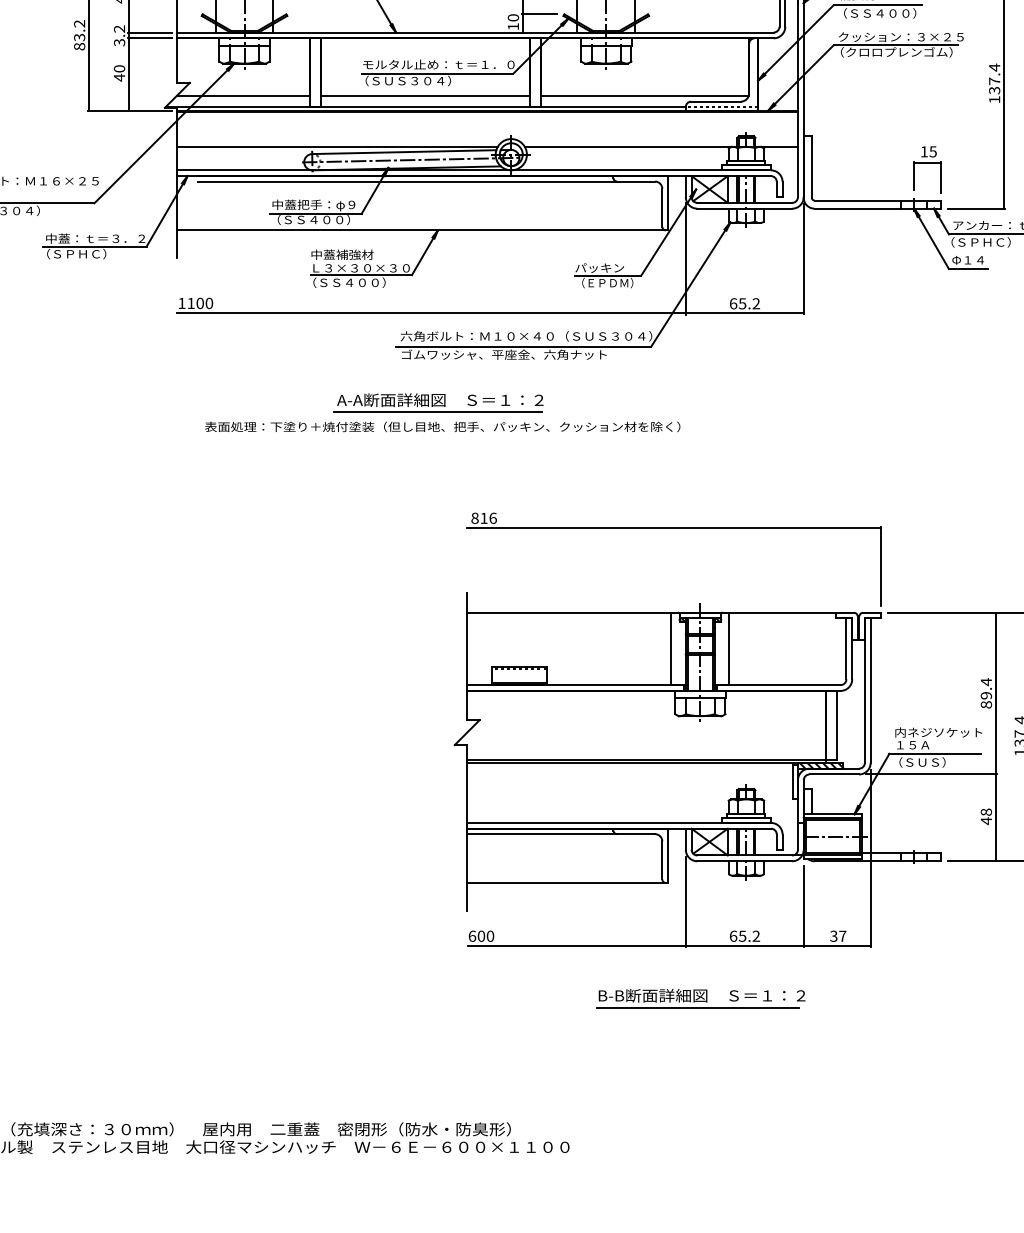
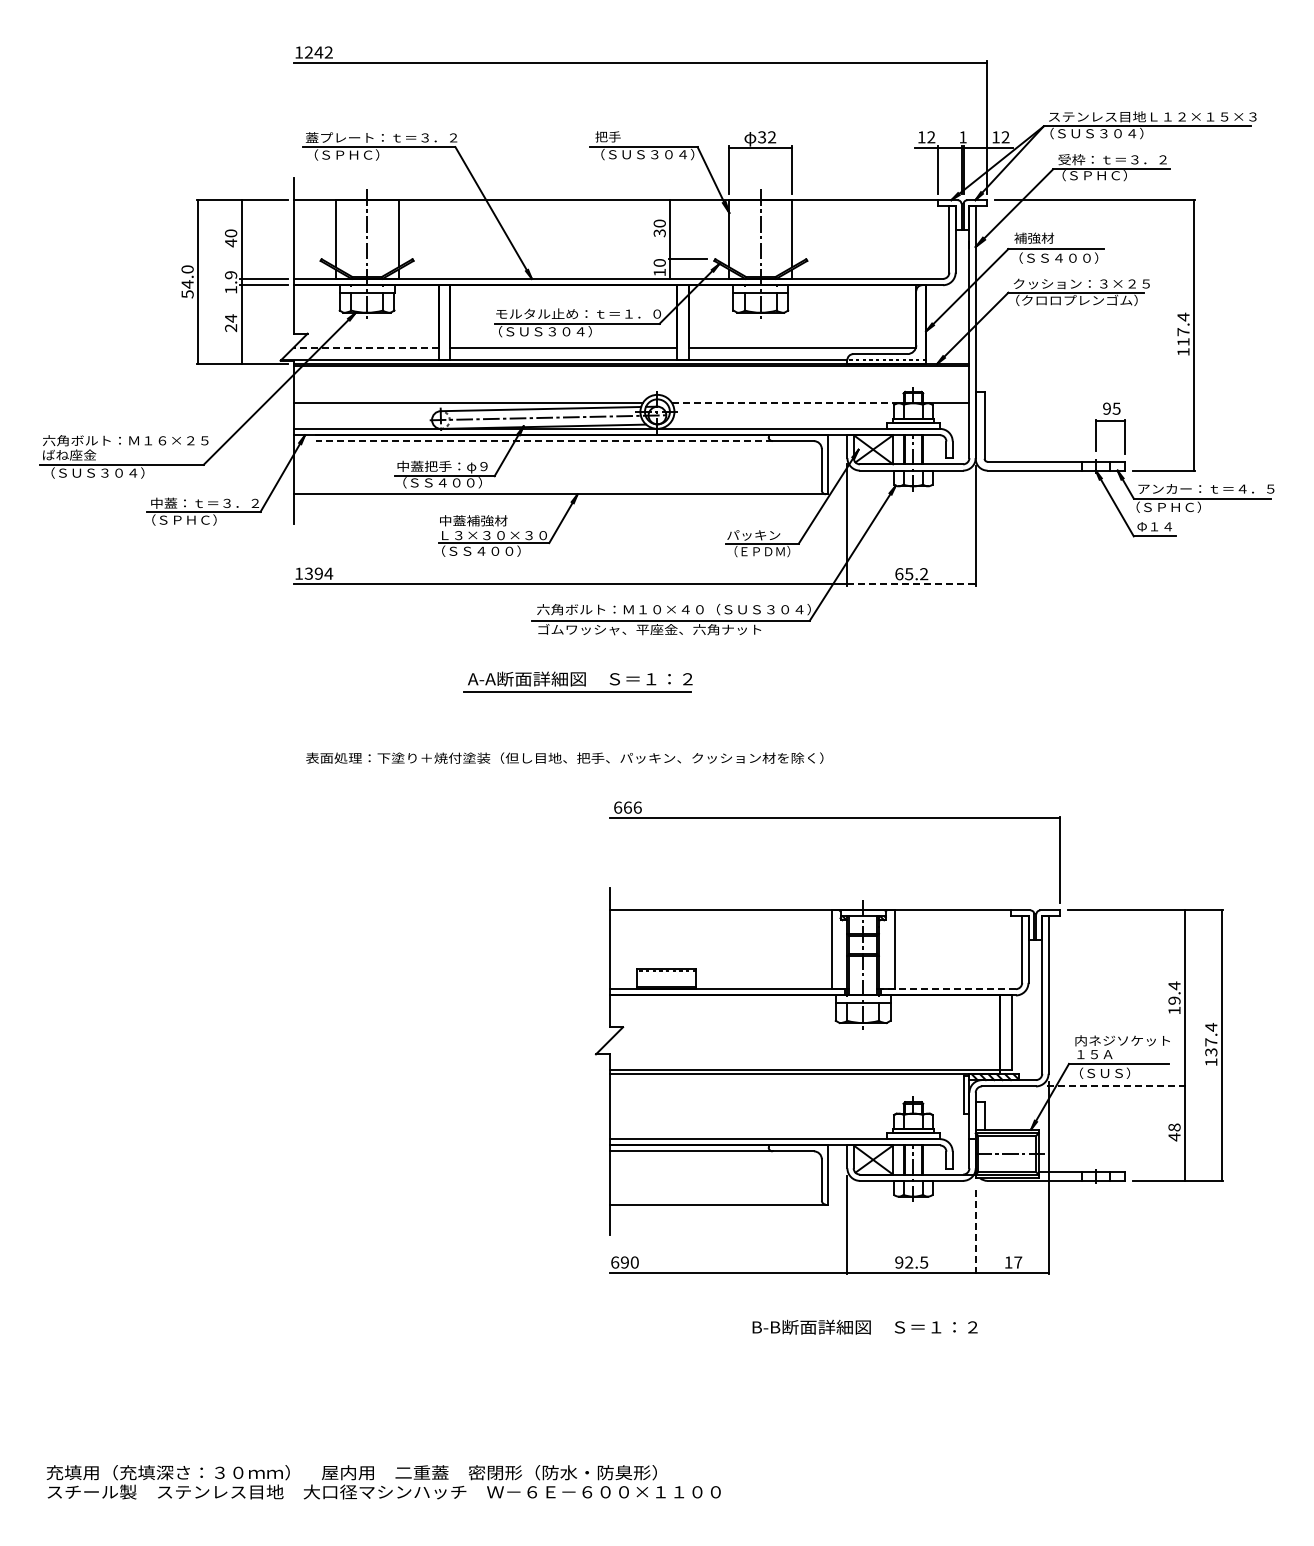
text: (79, 34) -> (187, 281), 83.2 -> 54.0
text: (119, 35) -> (231, 282), 3.2 -> 1.9
text: (119, 73) -> (231, 323), 40 -> 24
text: (994, 90) -> (1183, 342), 137.4 -> 117.4
line: (243, 96) -> (365, 348), solid -> dashed
line: (628, 147) -> (784, 403), solid -> dashed
text: (923, 151) -> (1106, 408), 15 -> 95
line: (406, 181) -> (543, 441), solid -> dashed
text: (199, 303) -> (318, 573), 1100 -> 1394
line: (745, 313) -> (912, 584), solid -> dashed
text: (442, 426) -> (564, 757), moved
text: (479, 518) -> (622, 807), 816 -> 666
line: (777, 685) -> (947, 989), solid -> dashed
text: (986, 704) -> (1174, 1010), 89.4 -> 19.4
line: (931, 774) -> (1114, 1086), solid -> dashed
line: (803, 905) -> (975, 1229), solid -> dashed
text: (481, 936) -> (624, 1262), 600 -> 690
text: (744, 936) -> (911, 1262), 65.2 -> 92.5
text: (833, 936) -> (1008, 1262), 37 -> 17
line: (697, 1007) -> (860, 1340), removed

